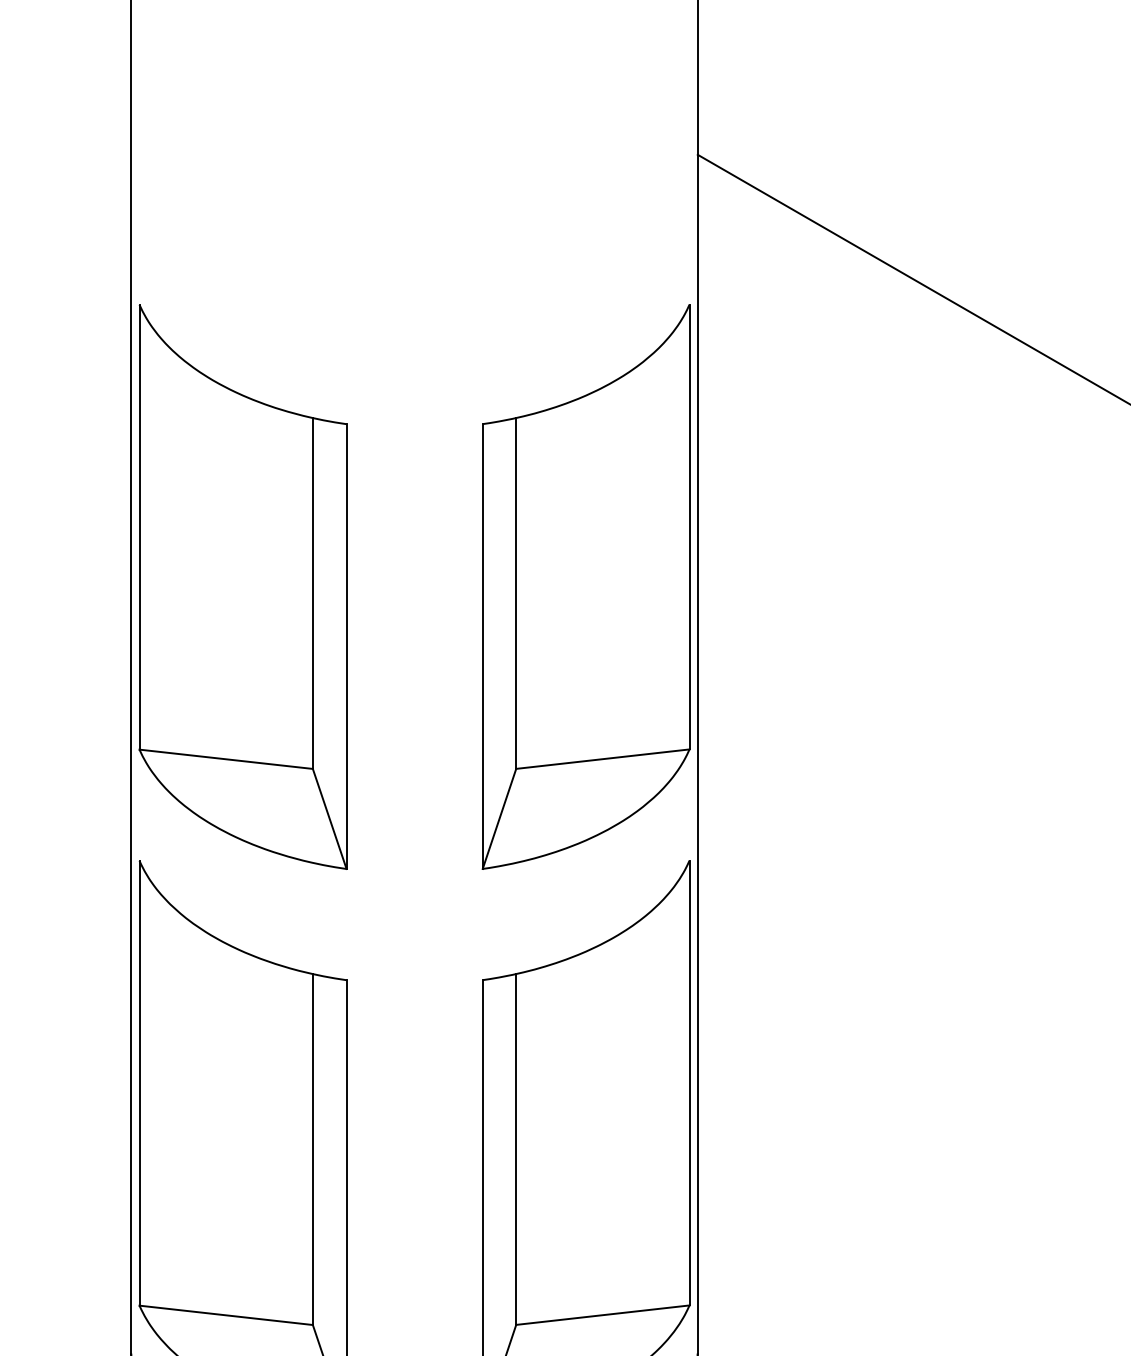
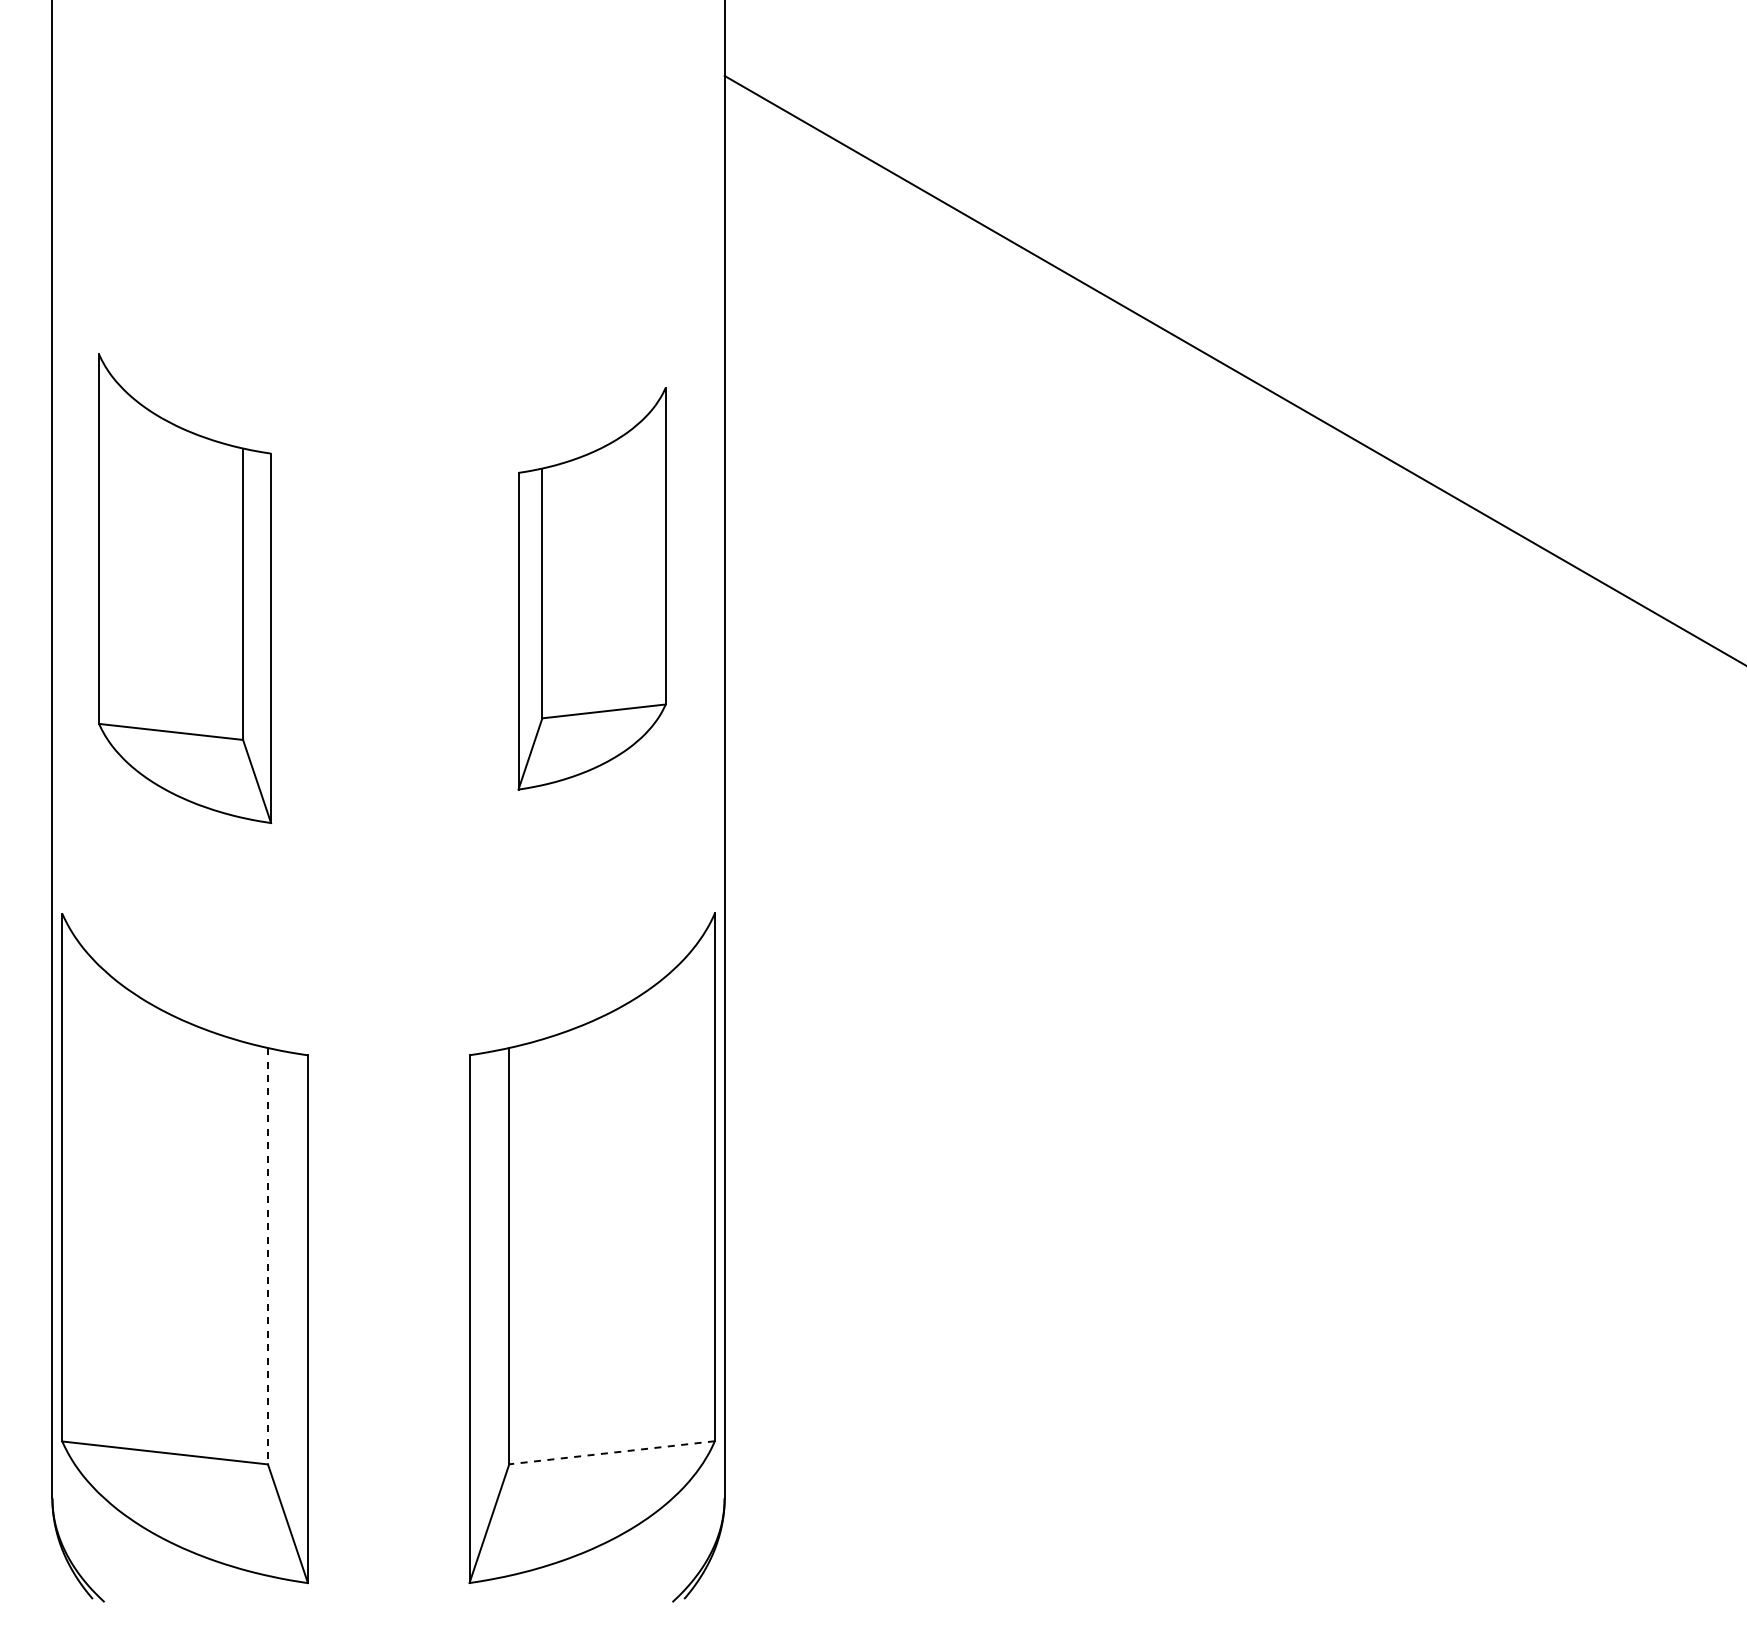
part: (242, 586) -> (184, 588), size x0.7
part: (585, 586) -> (591, 588), size x0.6
line: (312, 1149) -> (267, 1256), solid -> dashed
line: (602, 1314) -> (611, 1452), solid -> dashed

